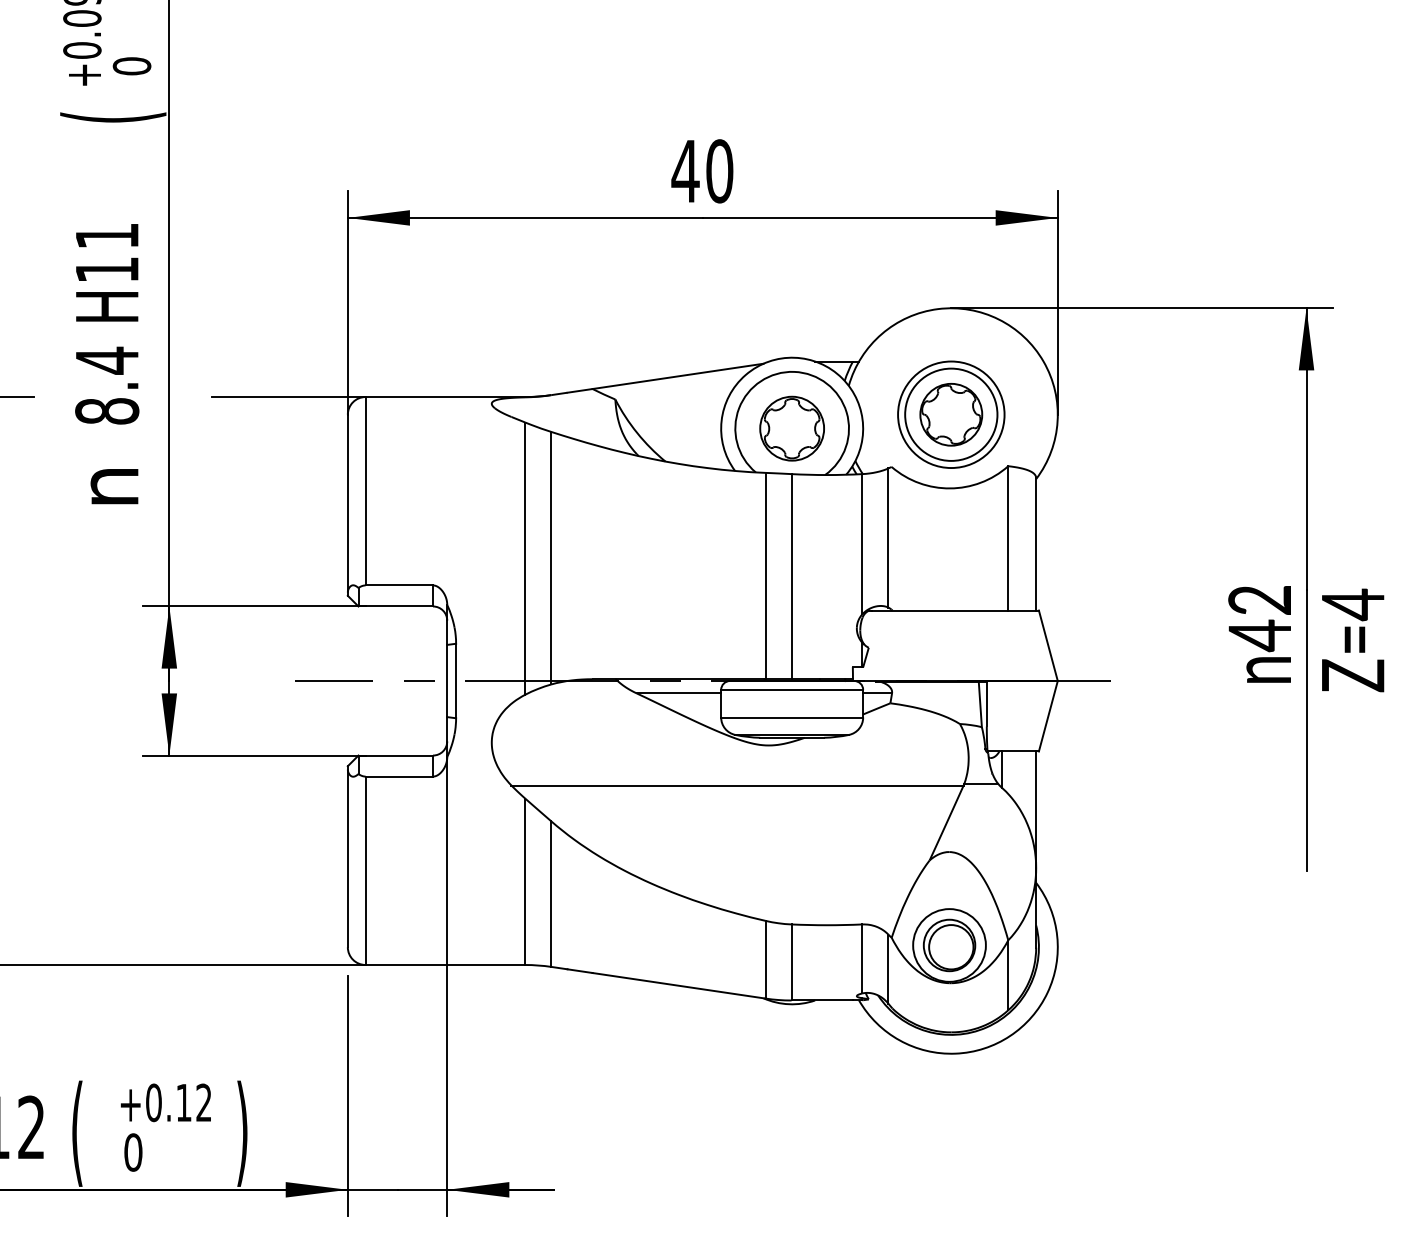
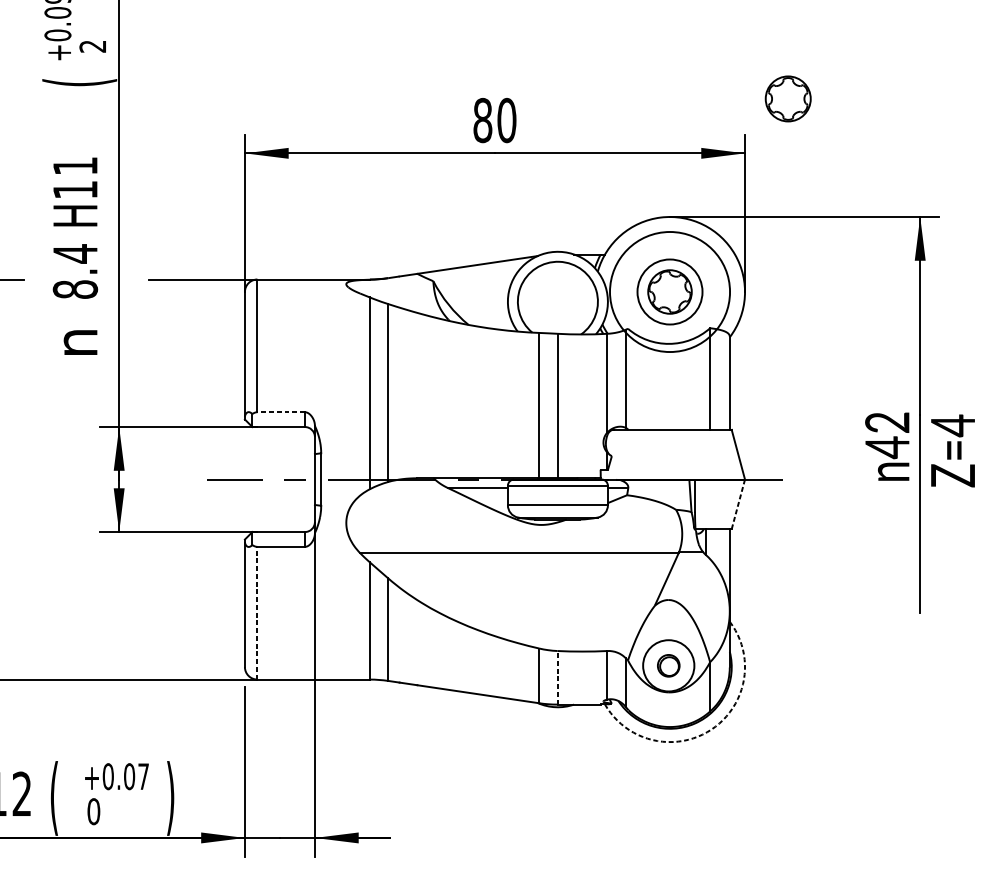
text: (131, 66) -> (92, 46), 0 -> 2
text: (685, 171) -> (482, 120), 40 -> 80
circle: (951, 414) -> (670, 291), size x1.6
part: (791, 428) -> (787, 98), moved
line: (399, 585) -> (281, 412), solid -> dashed
line: (1048, 716) -> (738, 504), solid -> dashed
line: (365, 870) -> (257, 613), solid -> dashed
part: (949, 945) -> (668, 665), size x0.6
line: (791, 961) -> (557, 677), solid -> dashed
arc: (1010, 1036) -> (711, 729), solid -> dashed
text: (193, 1102) -> (136, 776), +0.12 -> +0.07

